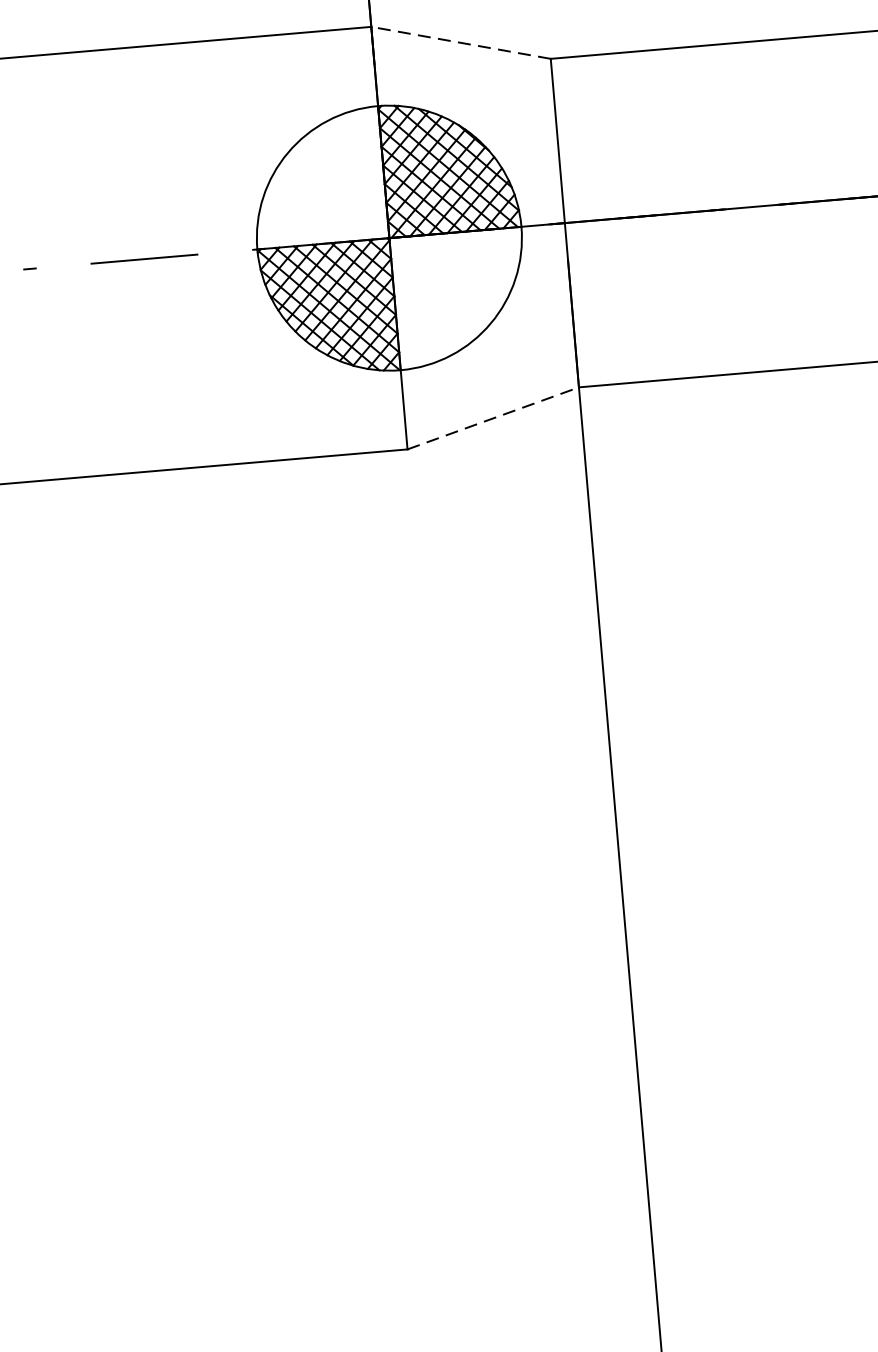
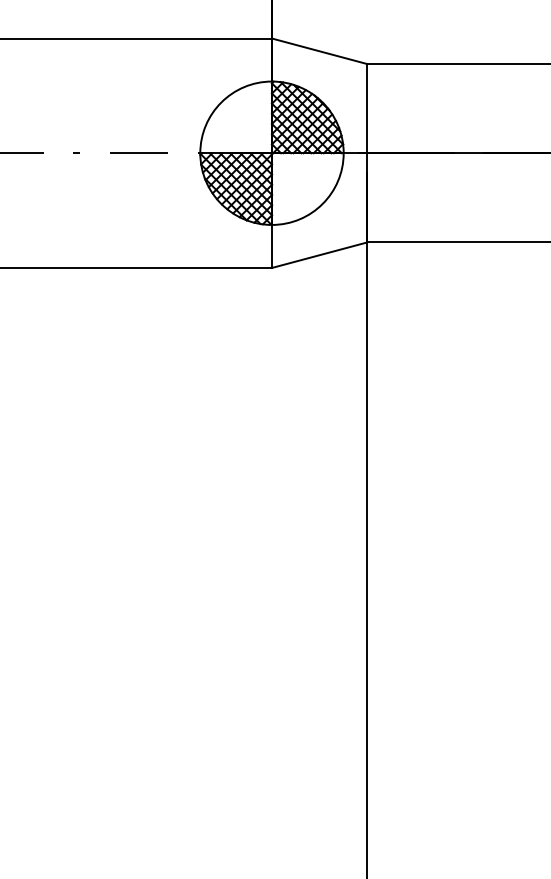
line: (460, 43) -> (319, 51), dashed -> solid
line: (494, 418) -> (320, 255), dashed -> solid

